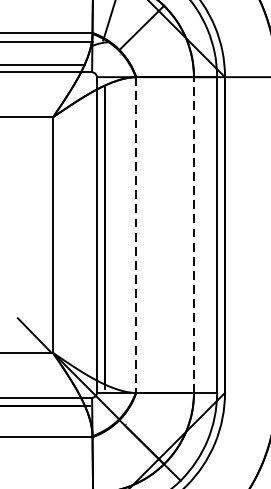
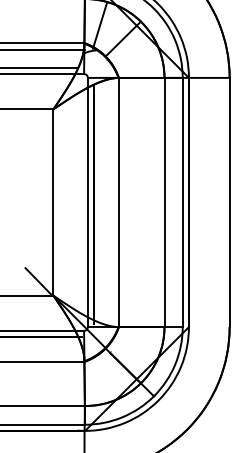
line: (135, 235) -> (118, 202), dashed -> solid
line: (194, 235) -> (164, 202), dashed -> solid

